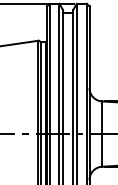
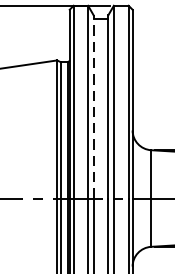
line: (63, 72) -> (94, 107), solid -> dashed

